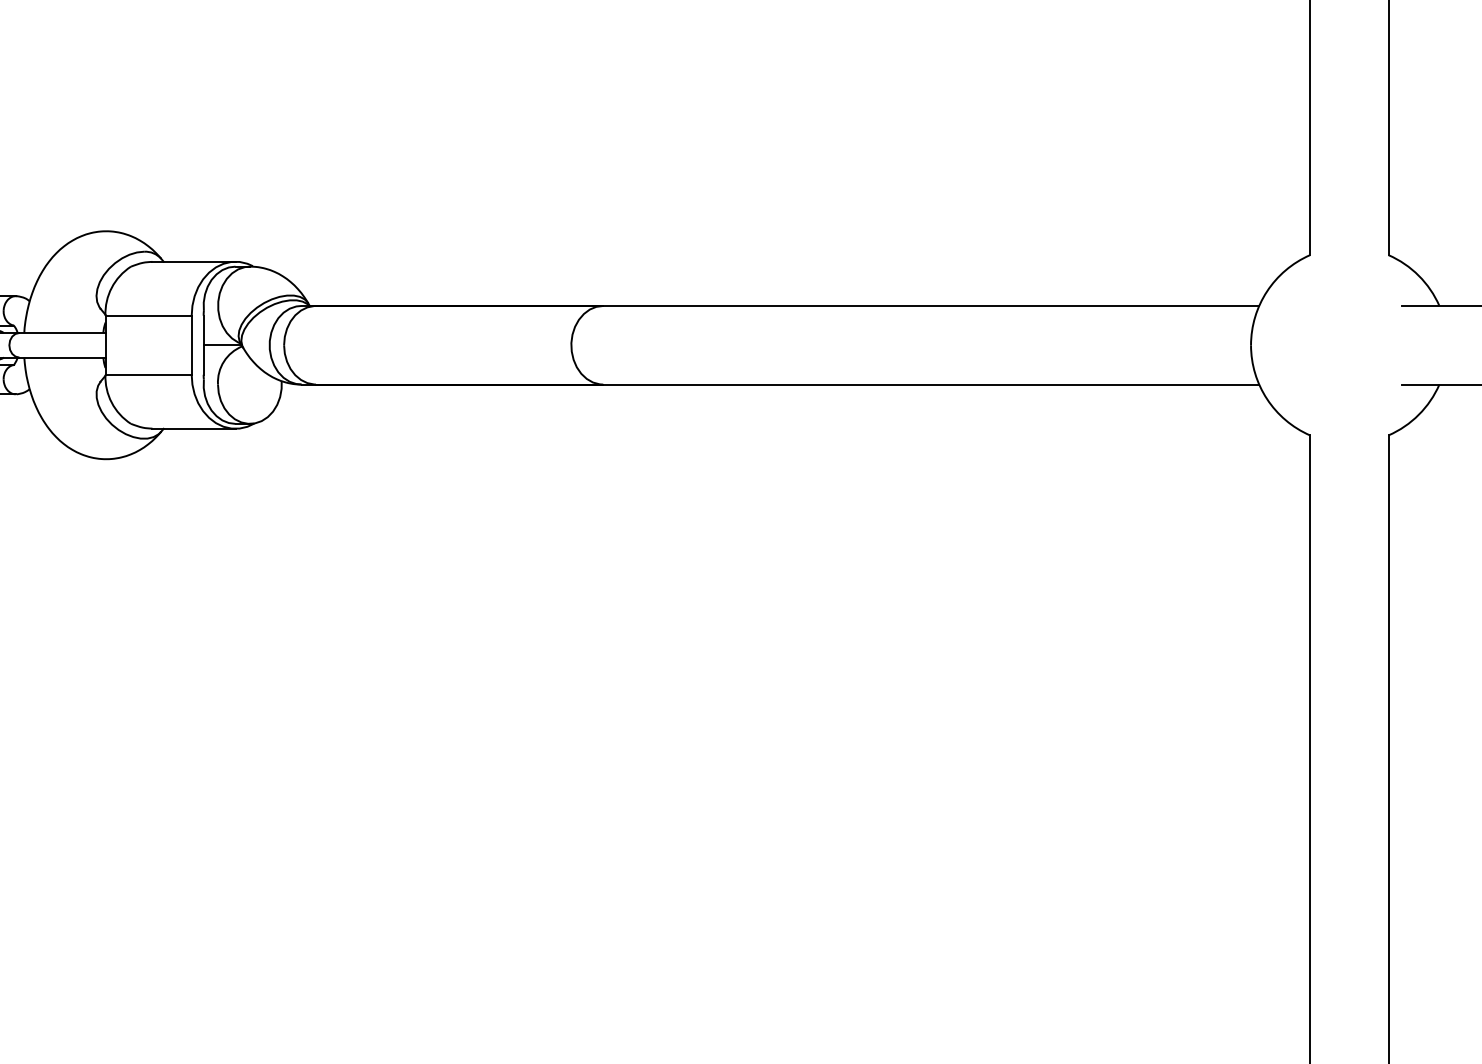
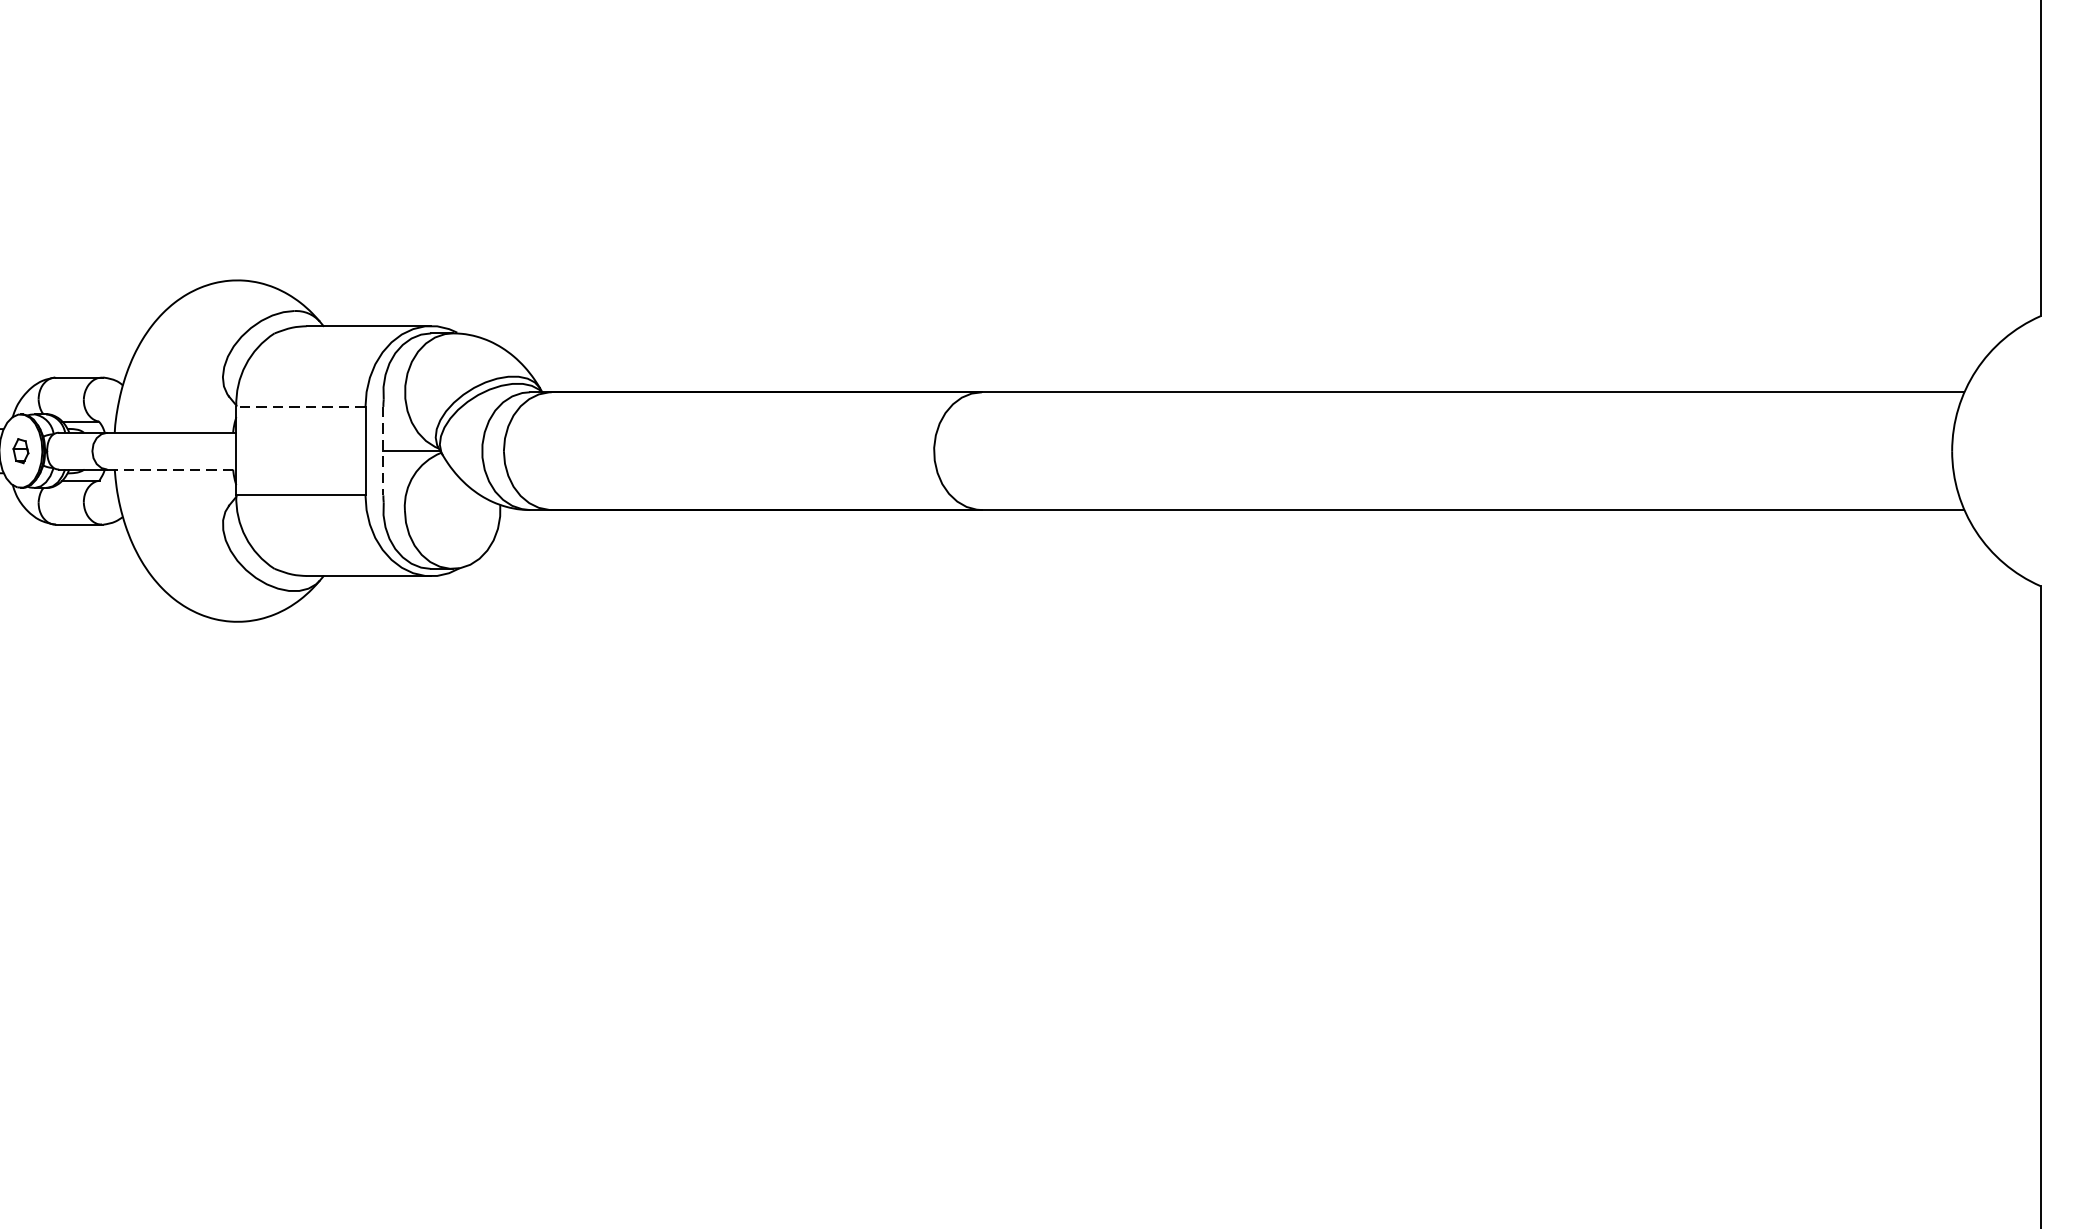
line: (148, 315) -> (300, 406), solid -> dashed
line: (203, 345) -> (383, 451), solid -> dashed
line: (62, 357) -> (171, 469), solid -> dashed

